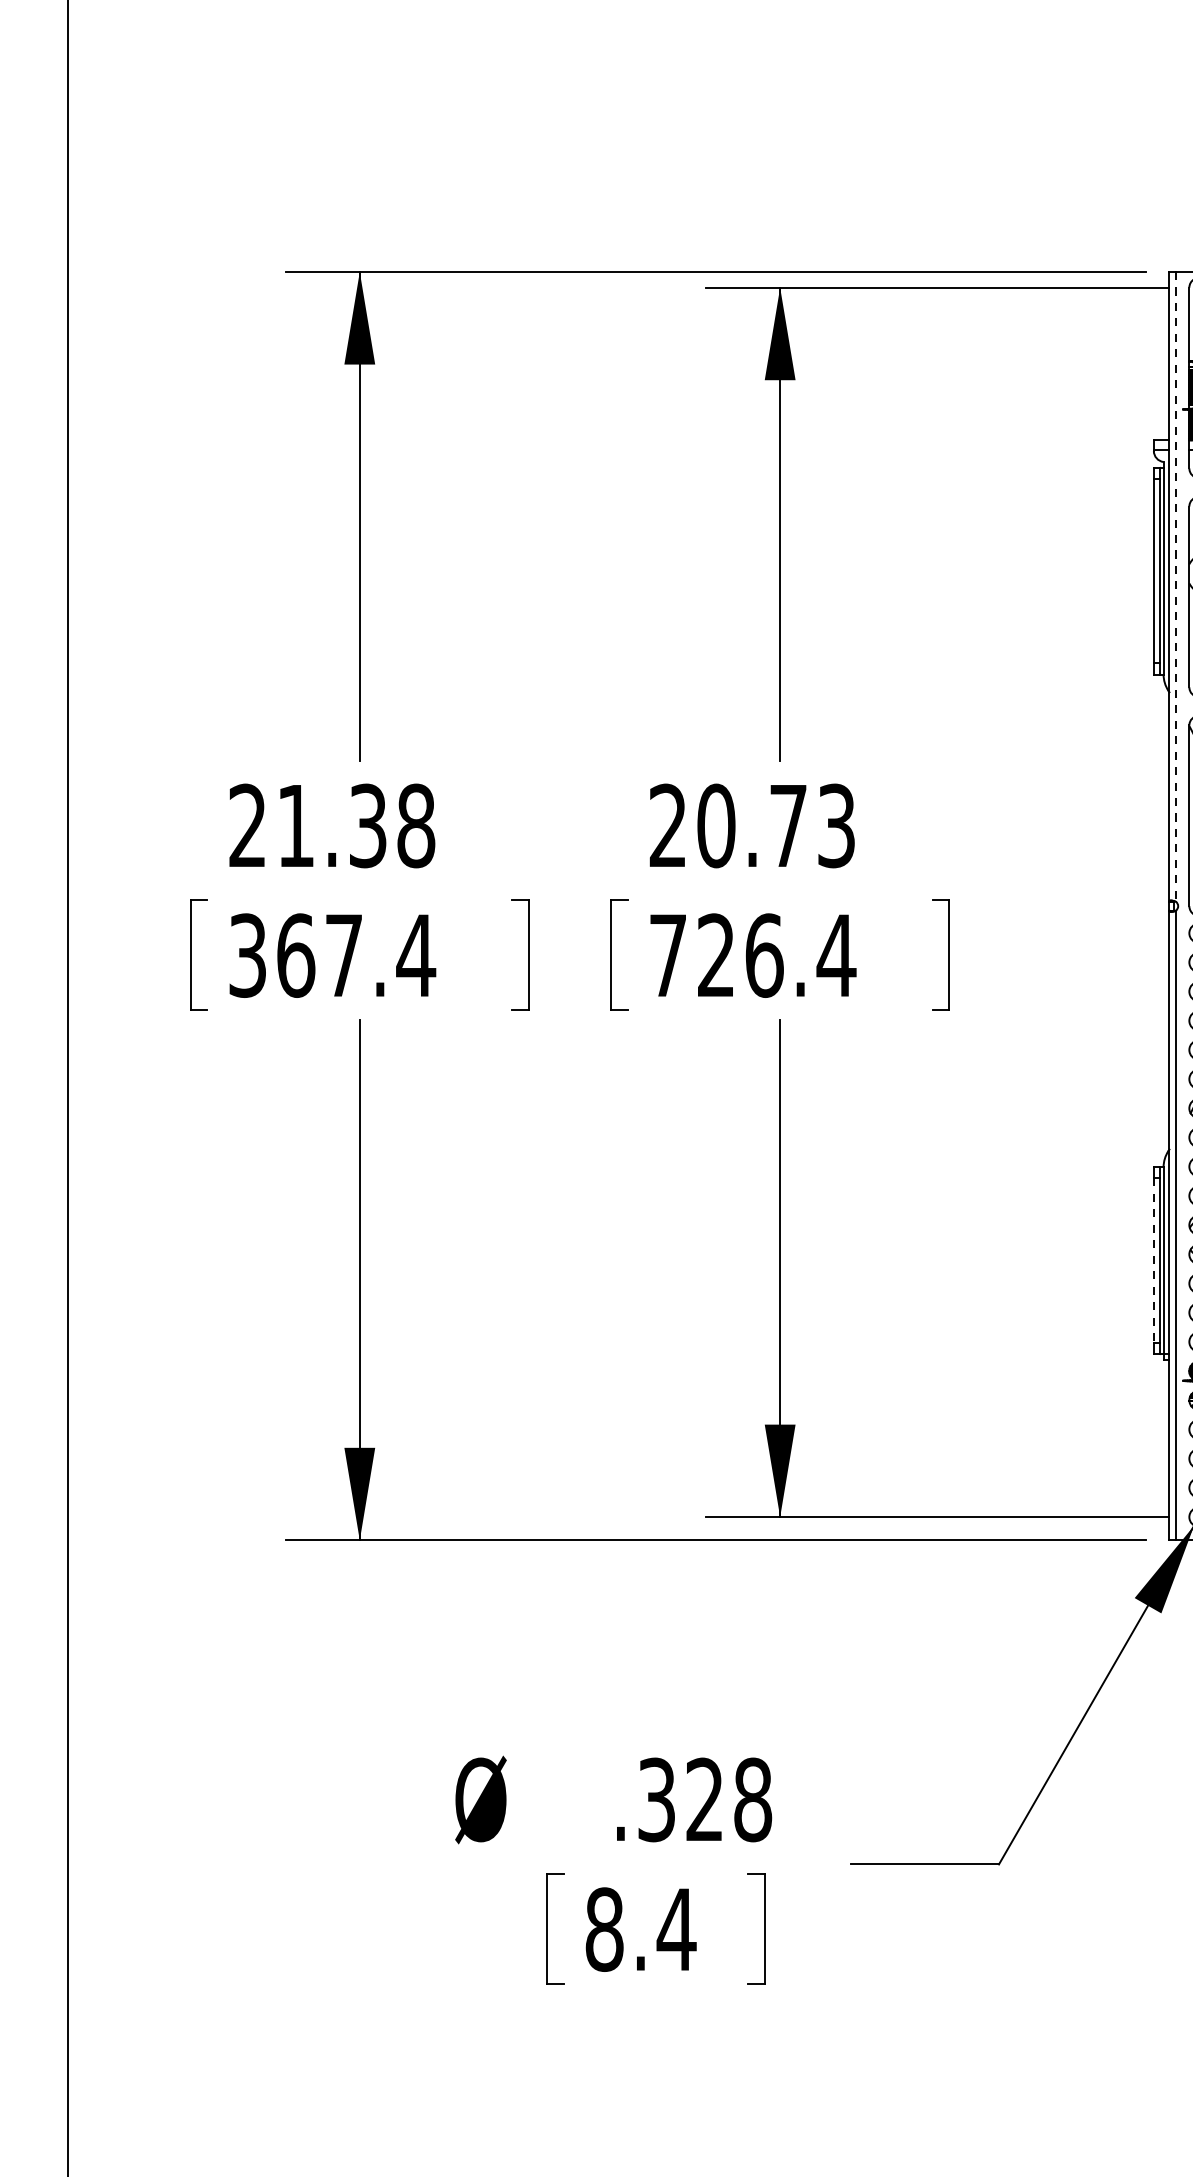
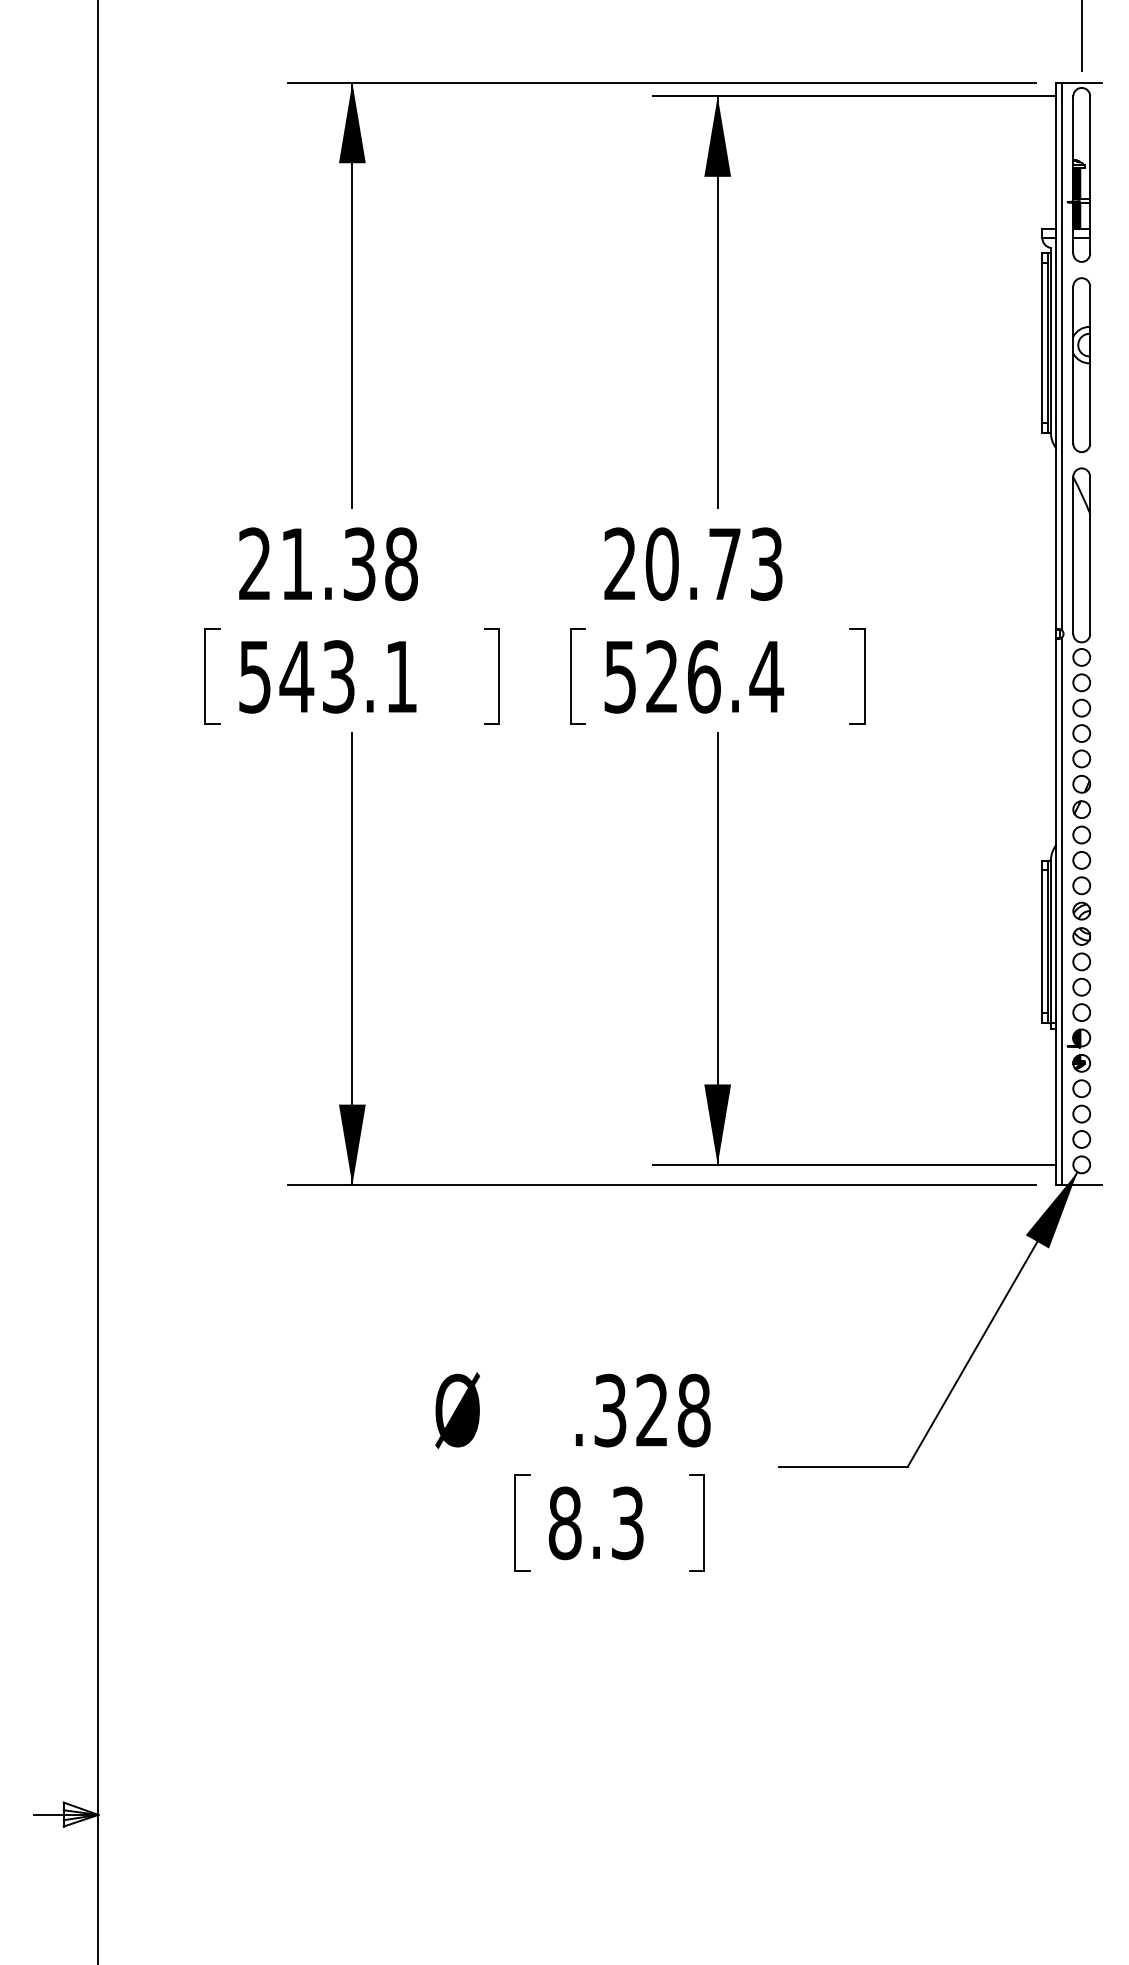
line: (1175, 586) -> (1061, 356), dashed -> solid
text: (332, 955) -> (328, 676), 367.4 -> 543.1
text: (667, 956) -> (619, 677), 726.4 -> 526.4
line: (1153, 1261) -> (1042, 942), dashed -> solid
text: (676, 1929) -> (627, 1523), 8.4 -> 8.3

